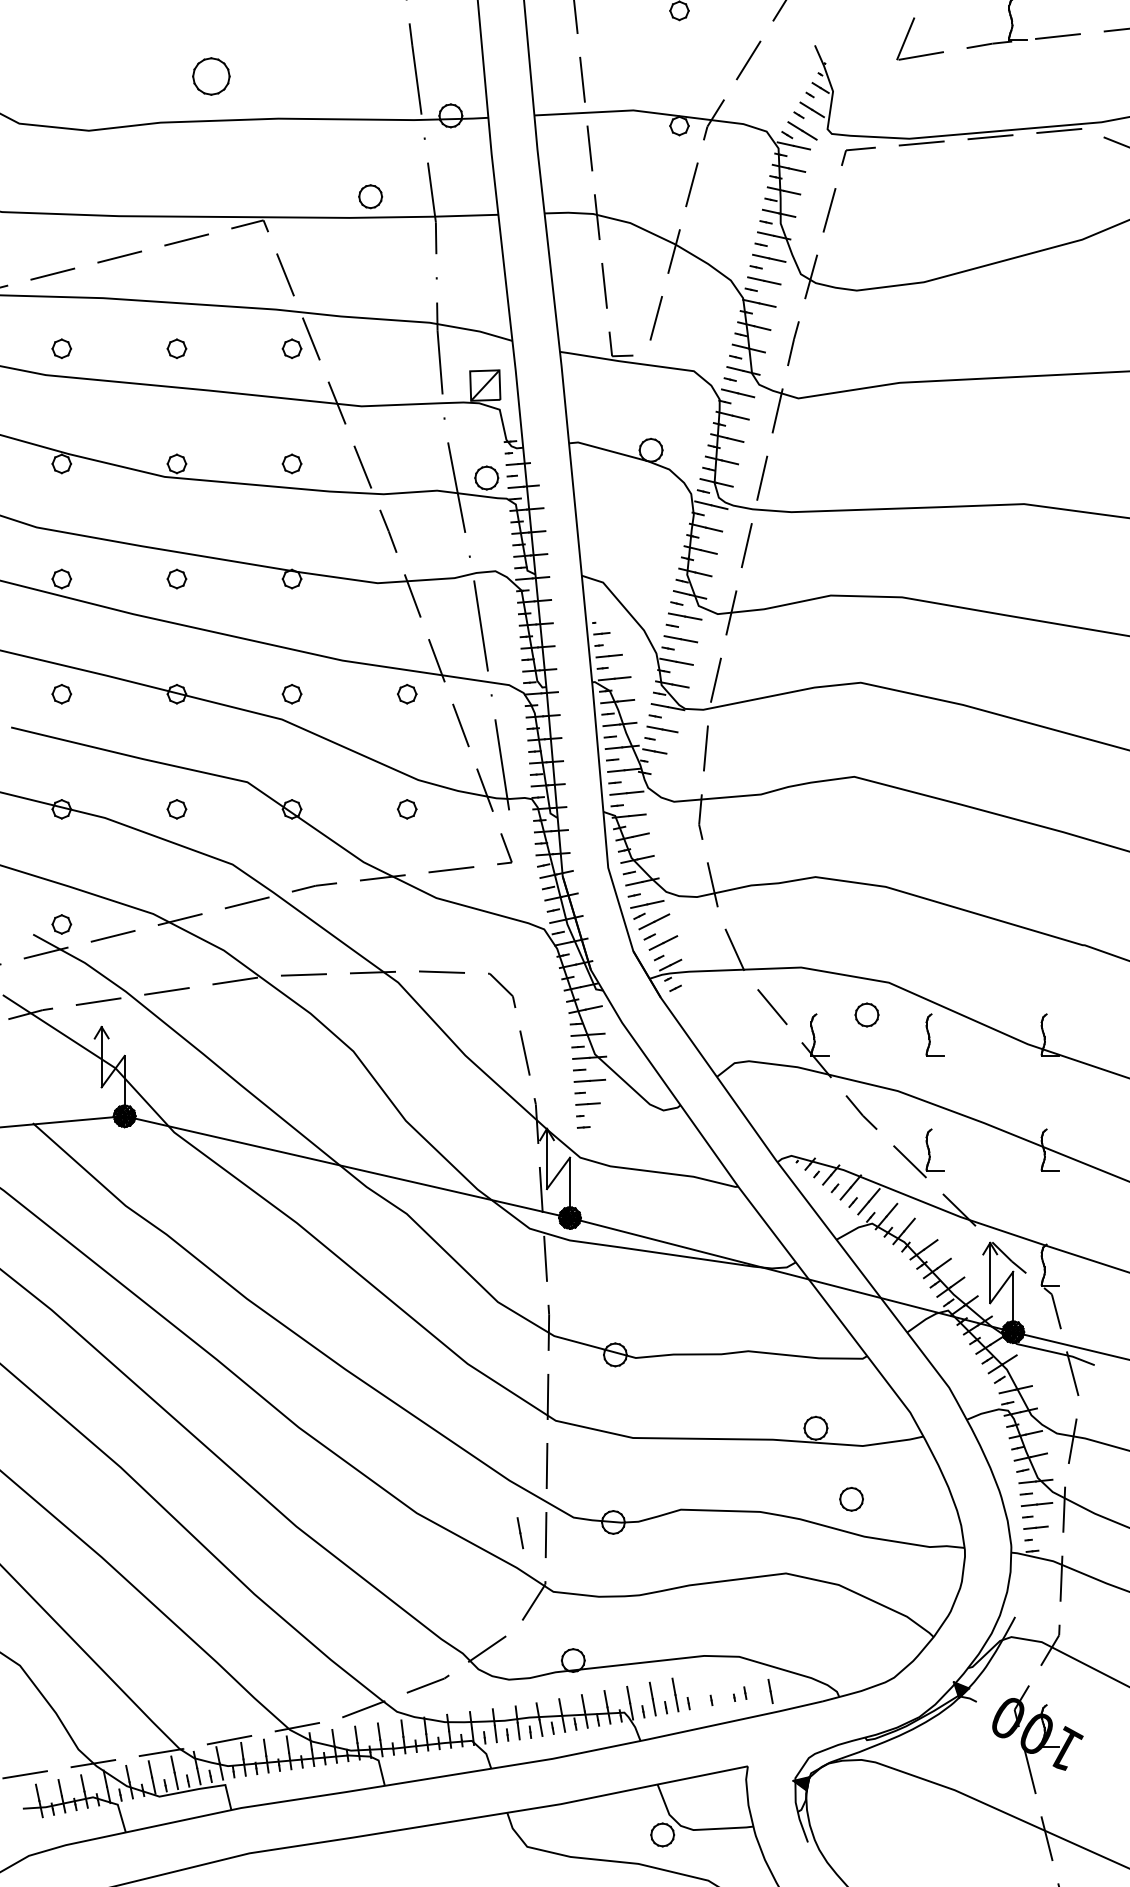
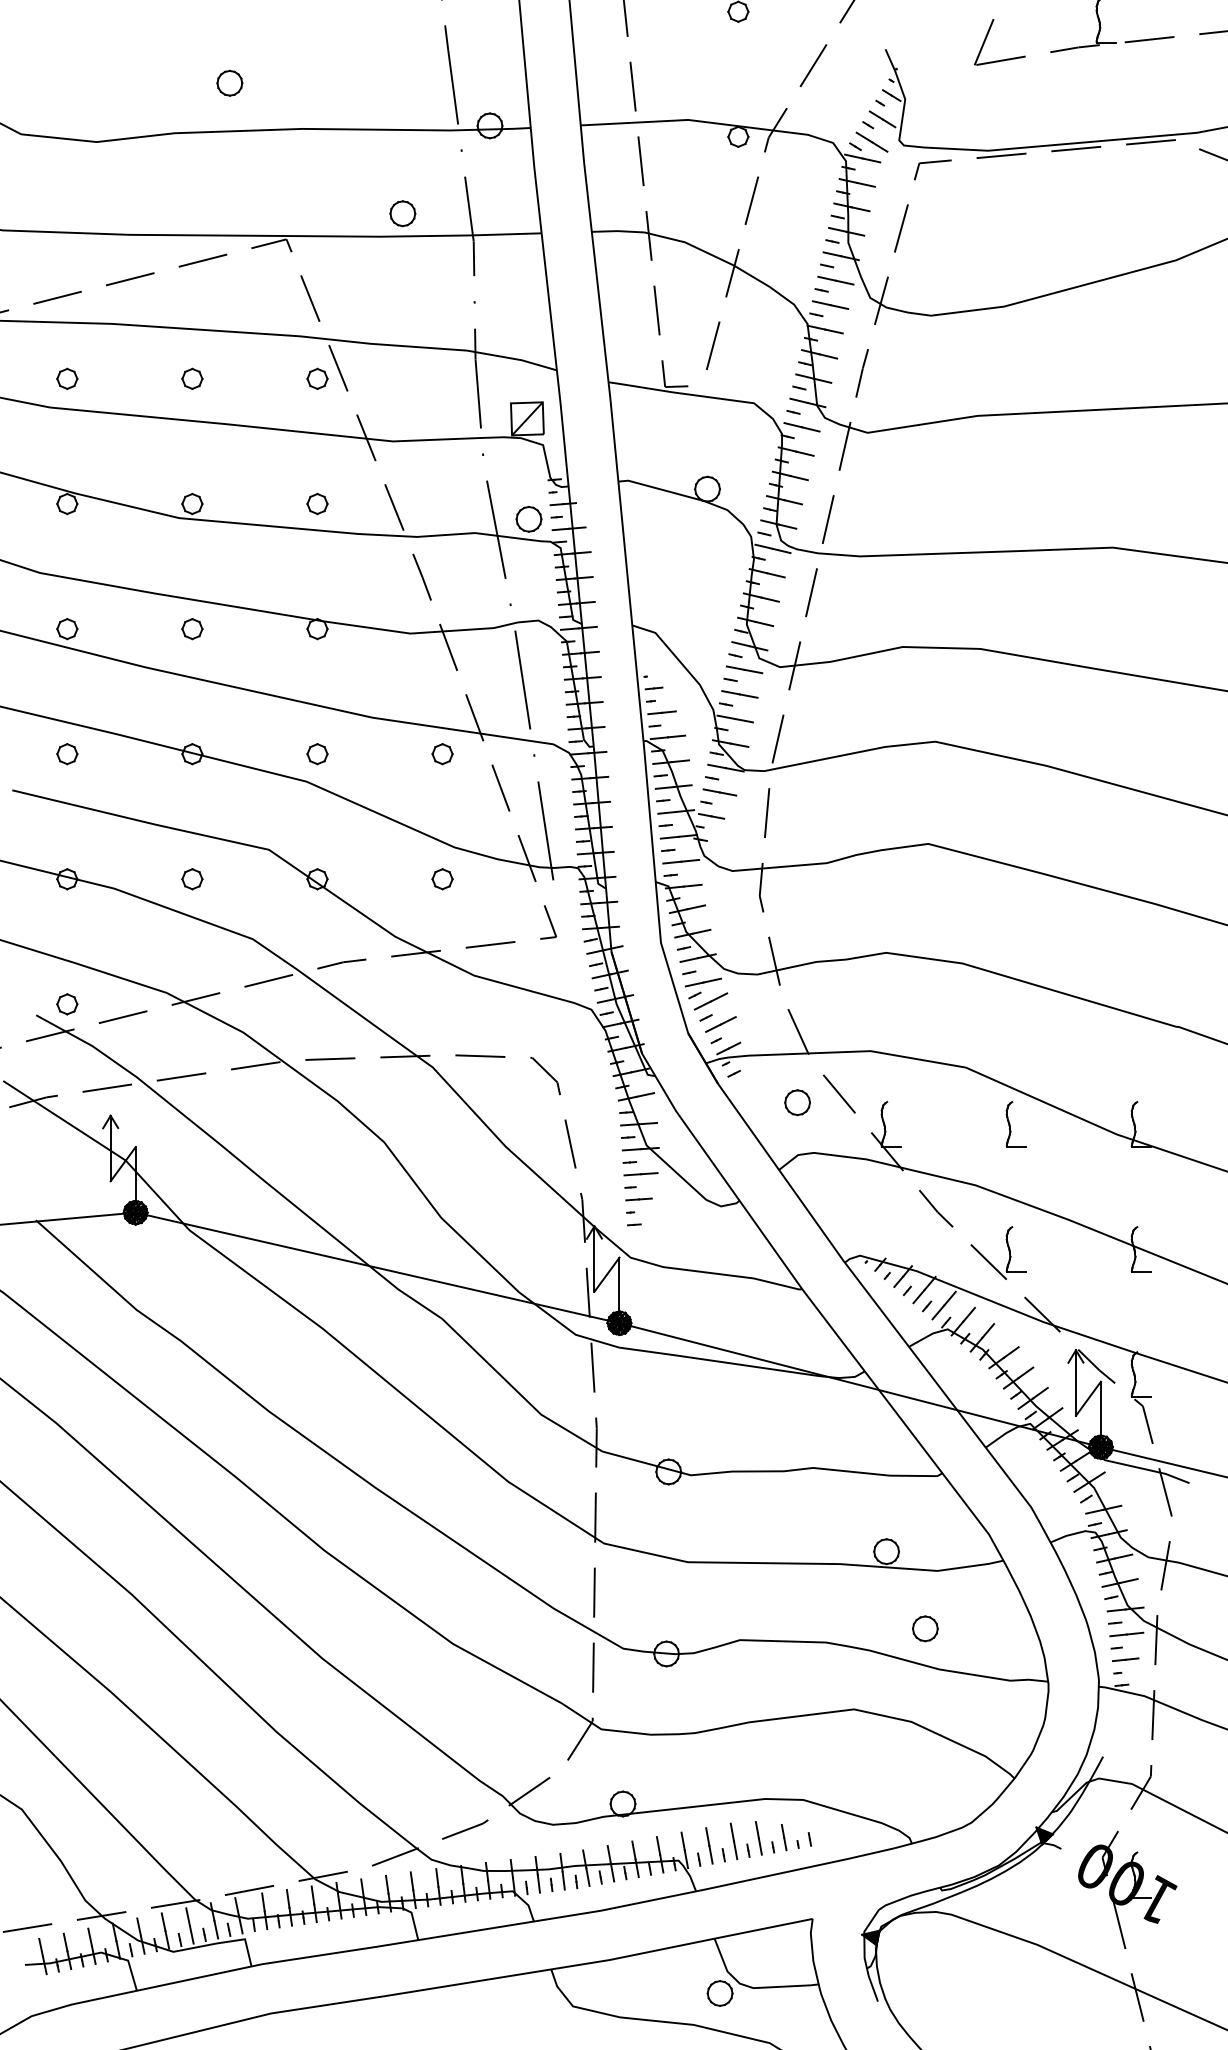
part: (211, 76) -> (229, 83), size x0.62
part: (866, 1014) -> (797, 1102), moved
line: (520, 1533) -> (759, 1838), moved
line: (770, 1691) -> (784, 1837), moved

